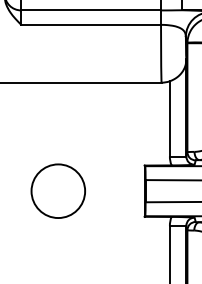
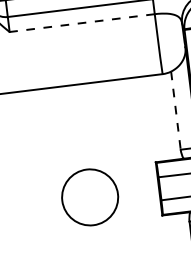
line: (91, 24) -> (82, 22), solid -> dashed
line: (169, 118) -> (175, 110), solid -> dashed
circle: (57, 190) -> (89, 196), moved

